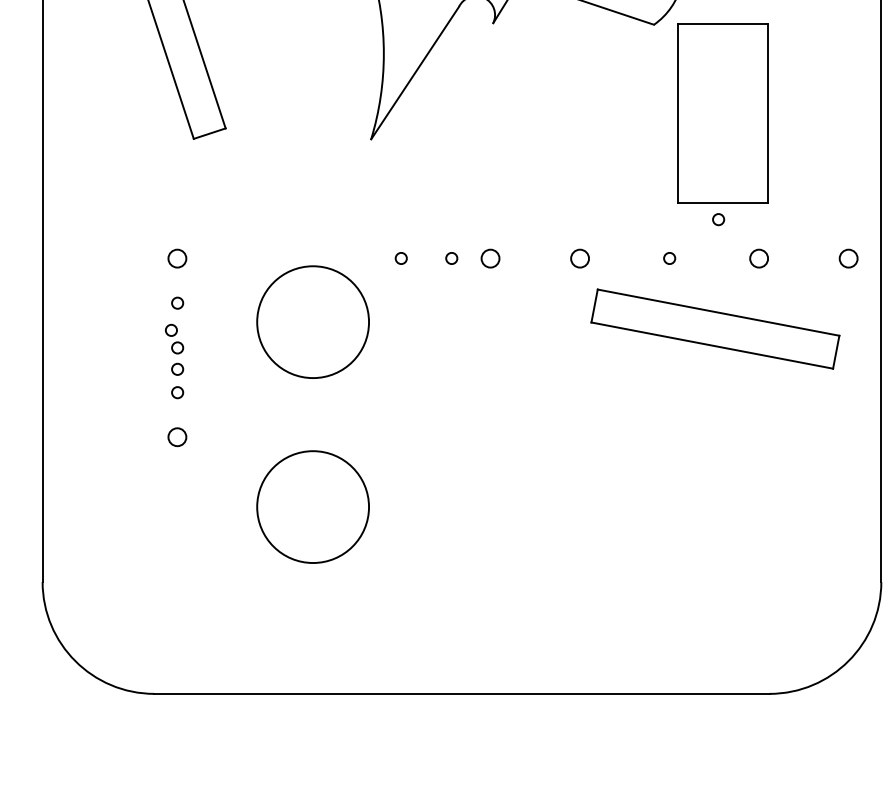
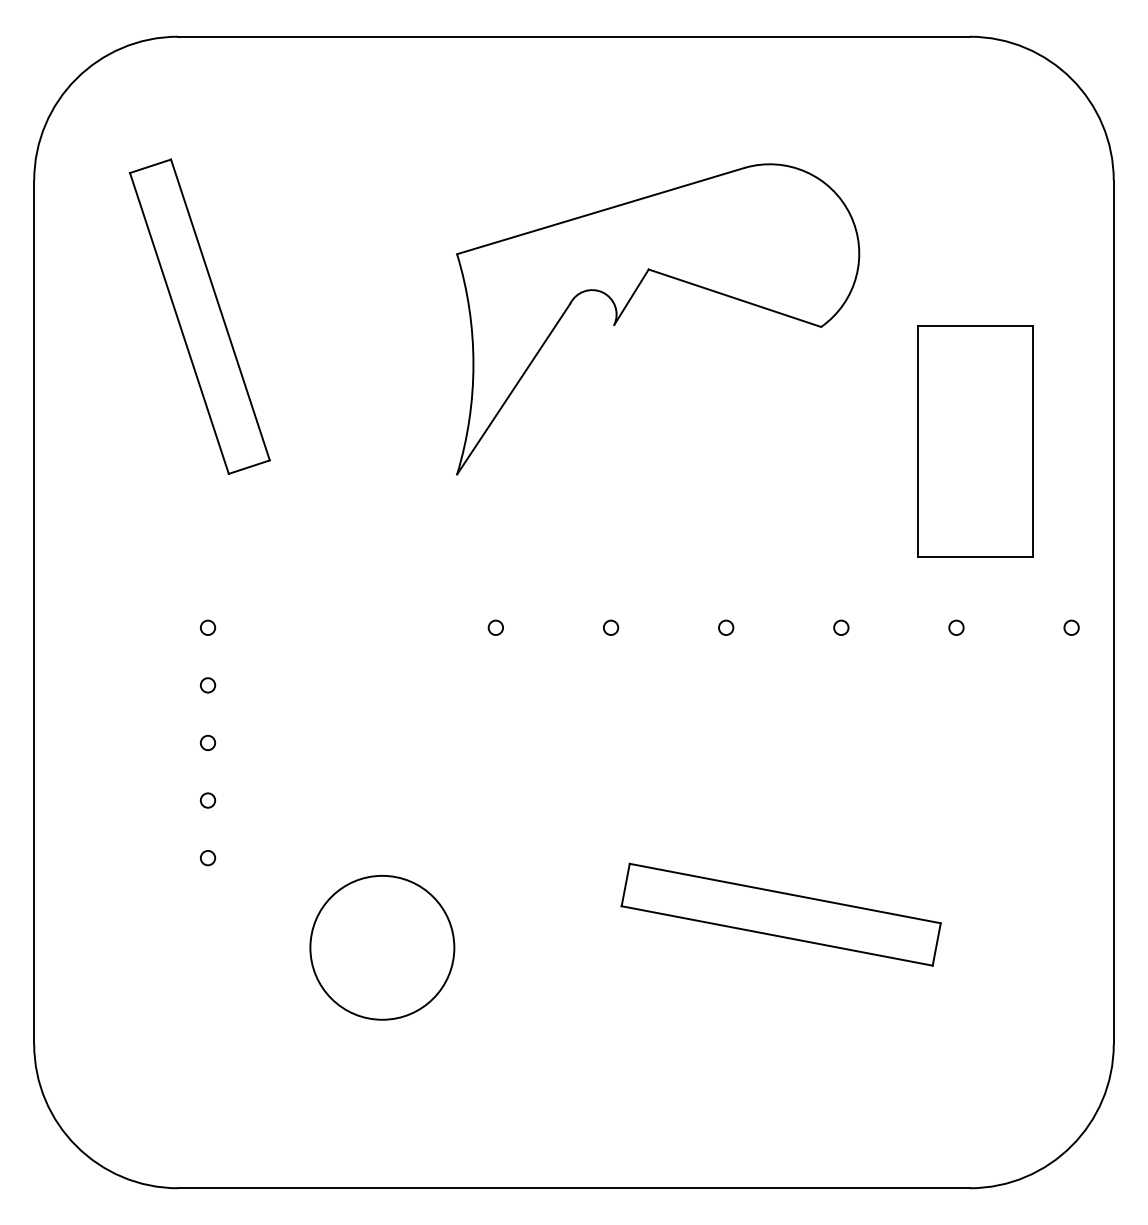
part: (723, 113) -> (975, 441), moved
circle: (718, 219) -> (904, 577), removed
circle: (178, 258) -> (208, 627), size x0.62
circle: (451, 258) -> (560, 627), removed
circle: (491, 258) -> (611, 627), size x0.62
circle: (580, 258) -> (726, 627), size x0.62
circle: (759, 258) -> (956, 627), size x0.62
circle: (848, 258) -> (1071, 627), size x0.62
circle: (313, 321) -> (382, 709), removed
part: (714, 328) -> (780, 914), moved
circle: (171, 330) -> (199, 720), removed
circle: (177, 369) -> (207, 770), removed
circle: (178, 437) -> (208, 858), size x0.62

